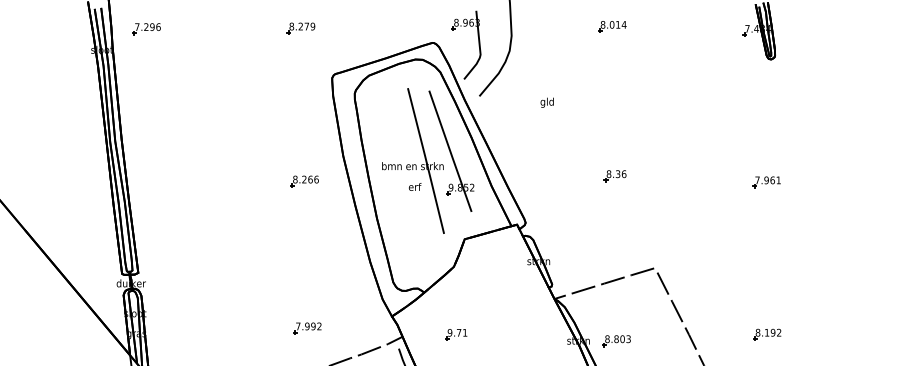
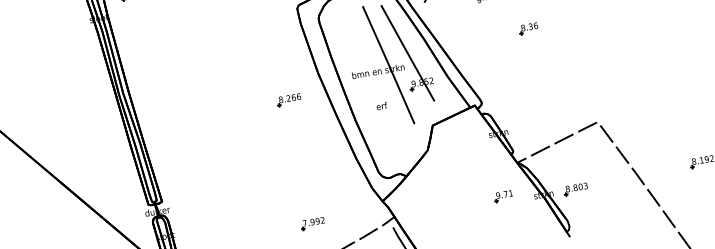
part: (614, 176) -> (528, 29), moved
part: (766, 182) -> (679, 33), removed
text: (415, 186) -> (382, 105), moved
part: (456, 334) -> (503, 196), moved

